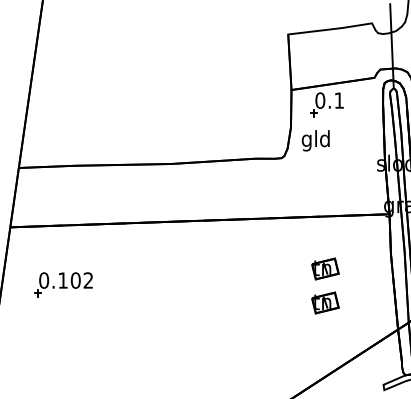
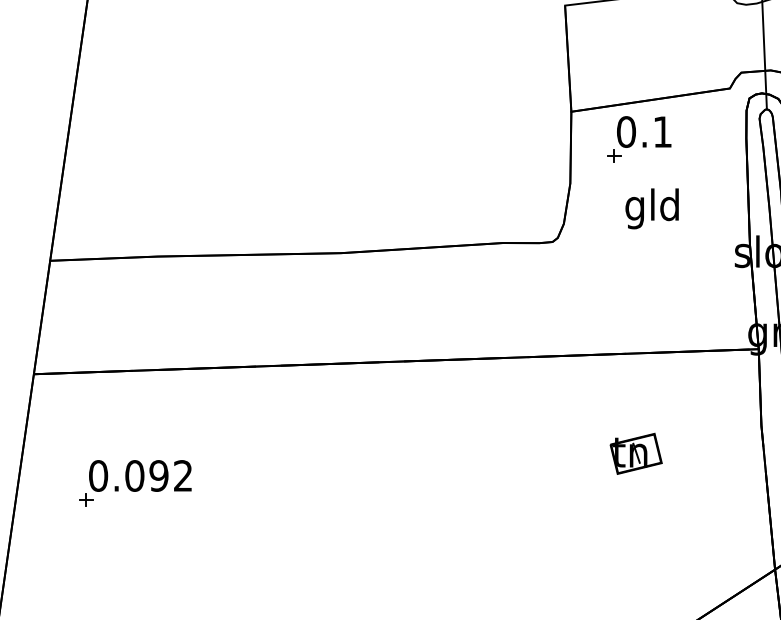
text: (315, 140) -> (651, 208), moved
text: (69, 280) -> (147, 475), 0.102 -> 0.092
part: (325, 302) -> (636, 517), removed

